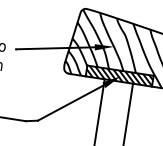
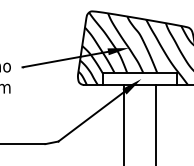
hatch: (119, 76) -> (140, 79), removed

